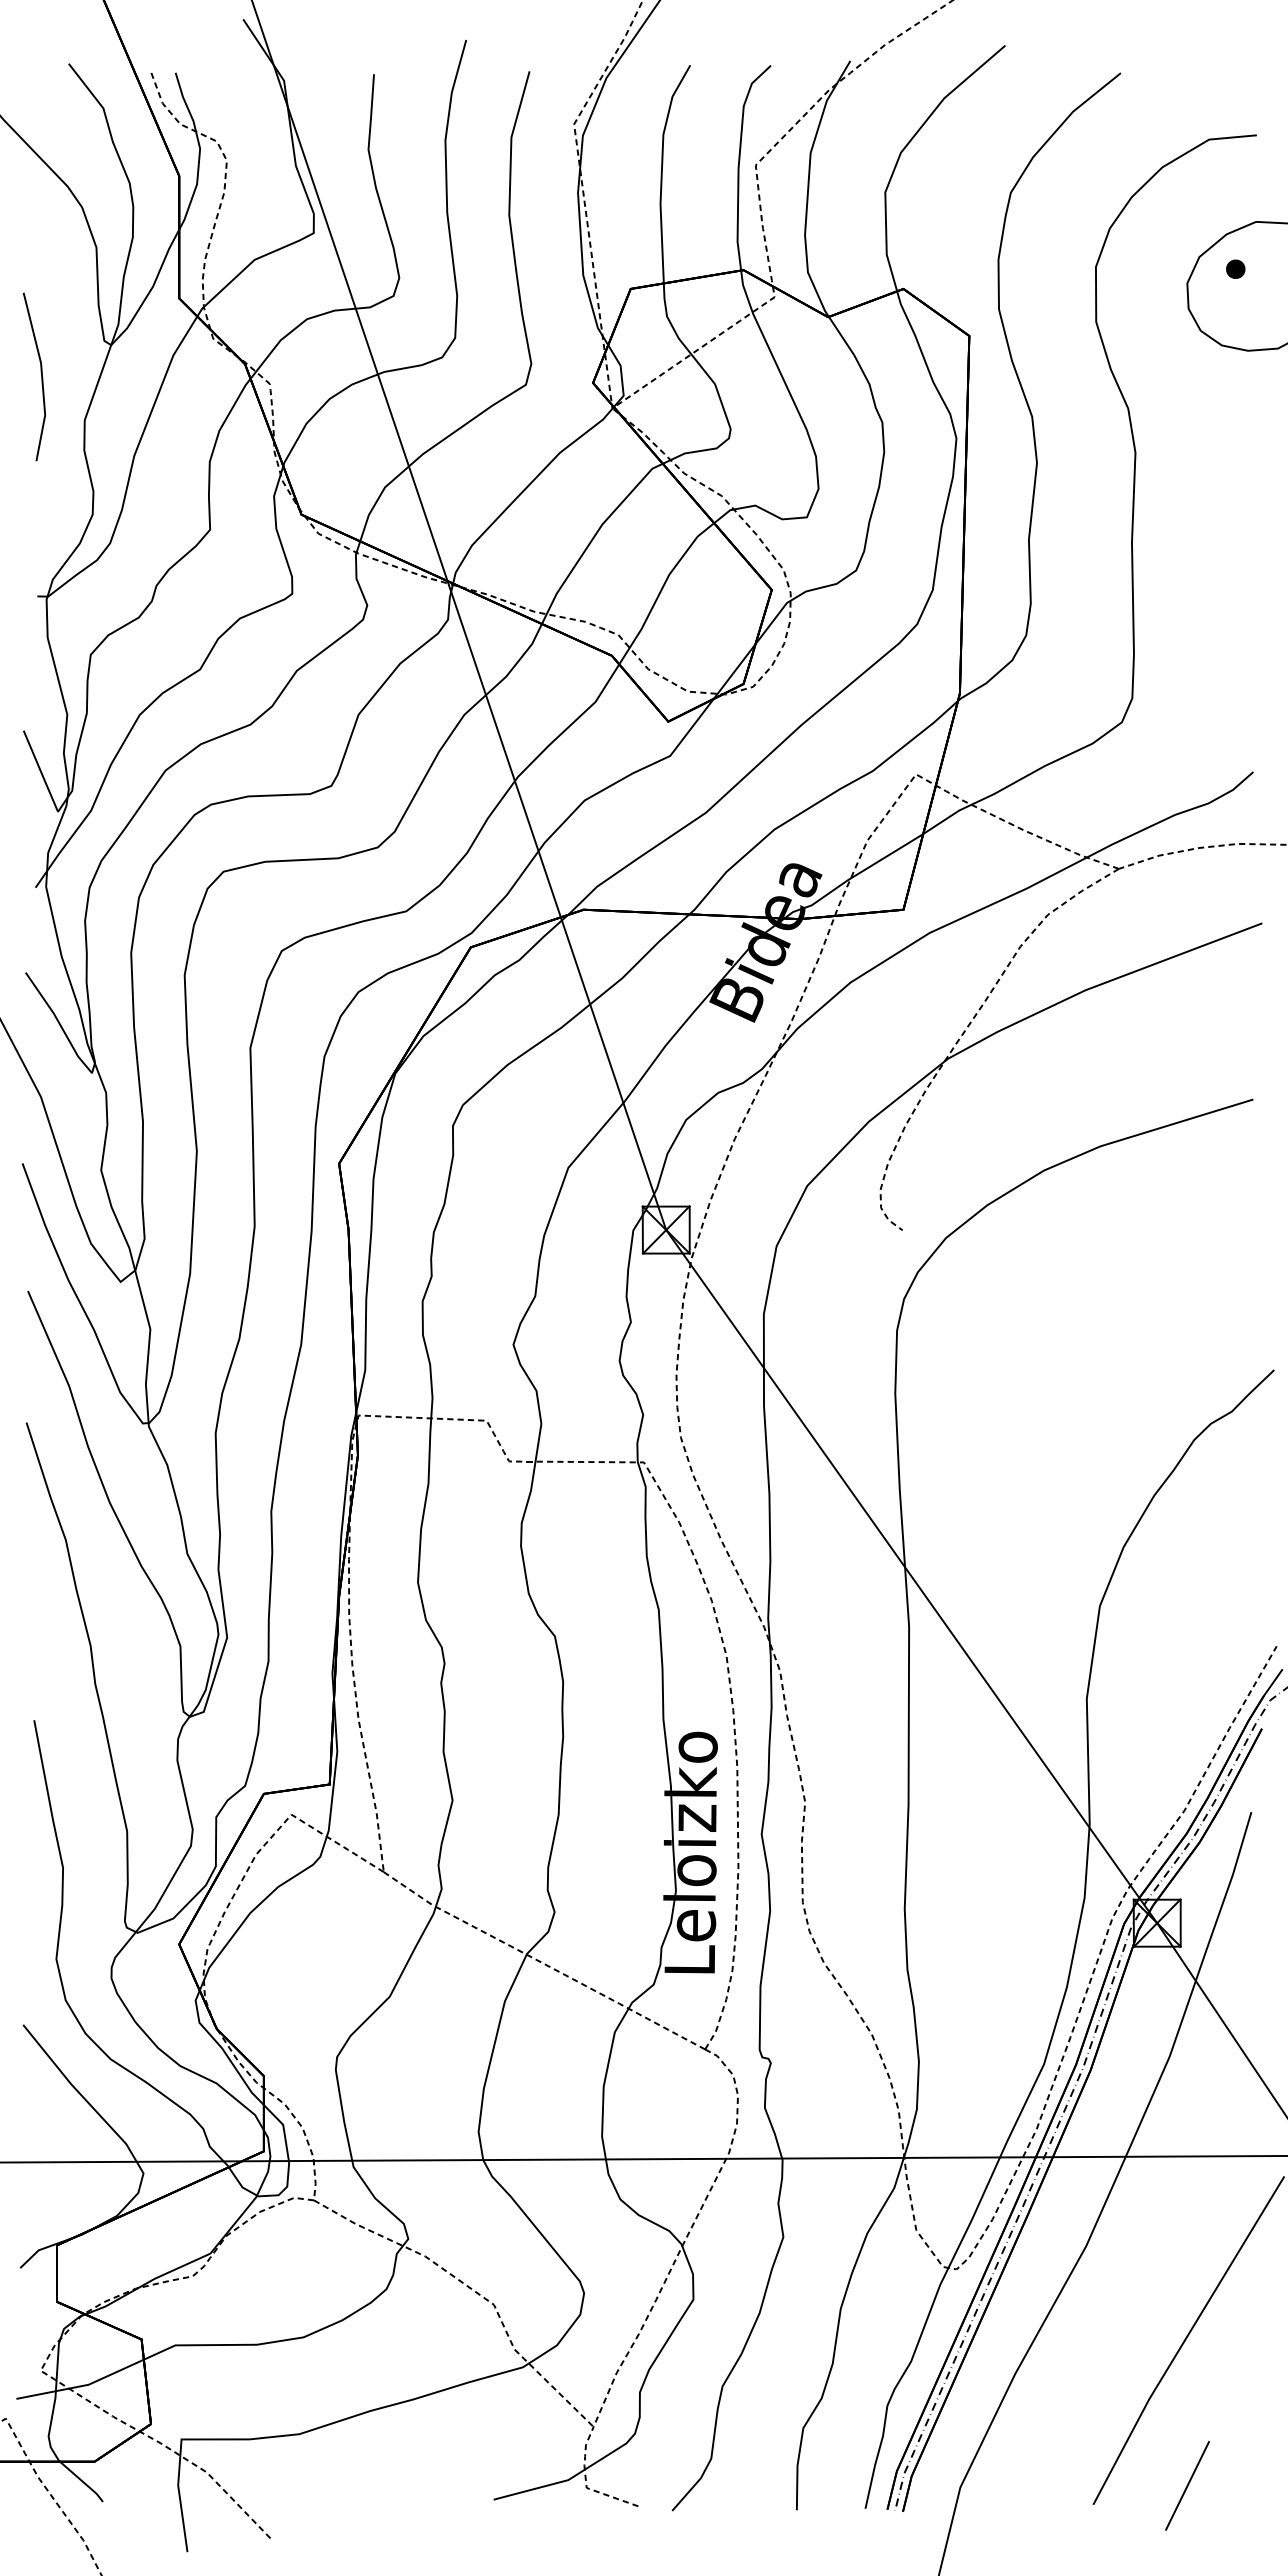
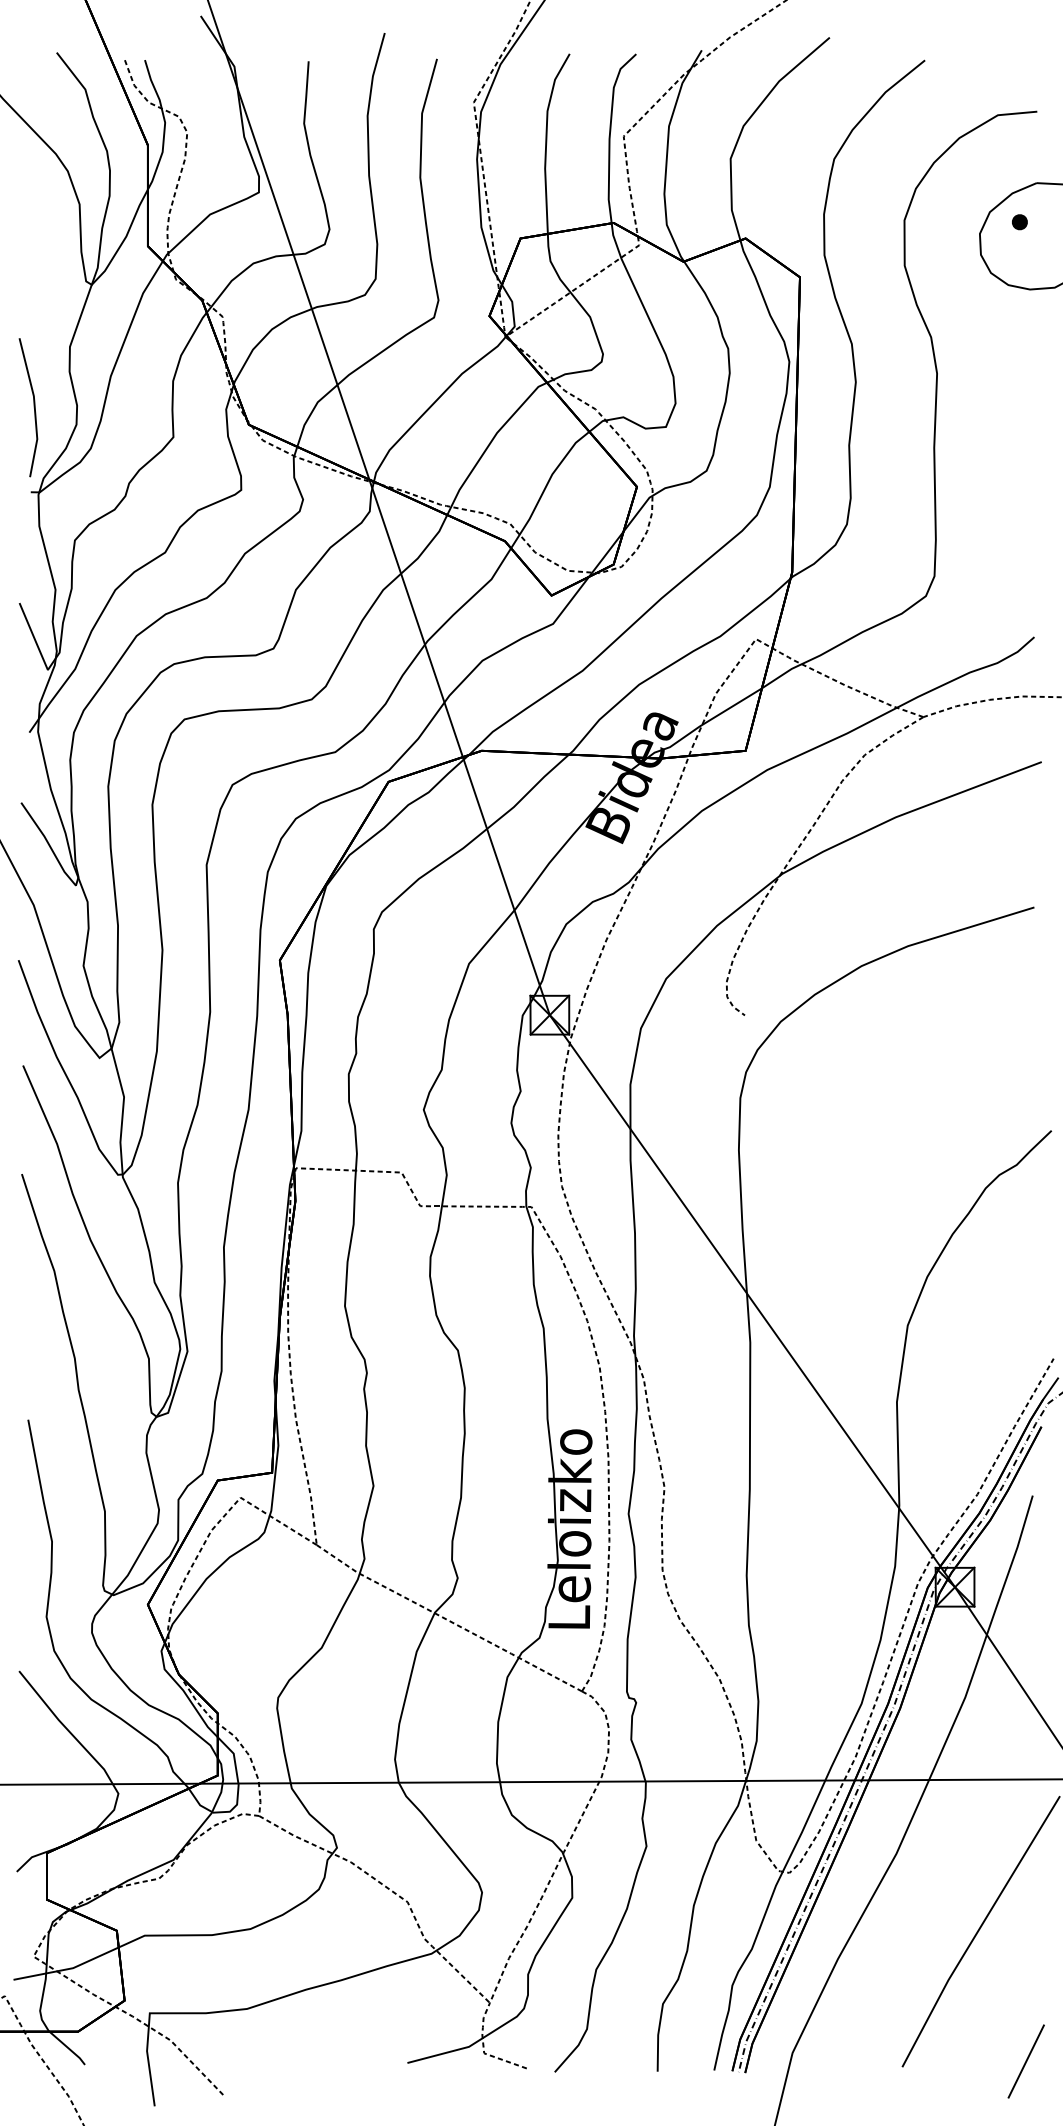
line: (41, 376) -> (34, 407), moved
line: (1187, 2485) -> (1026, 2061), moved

